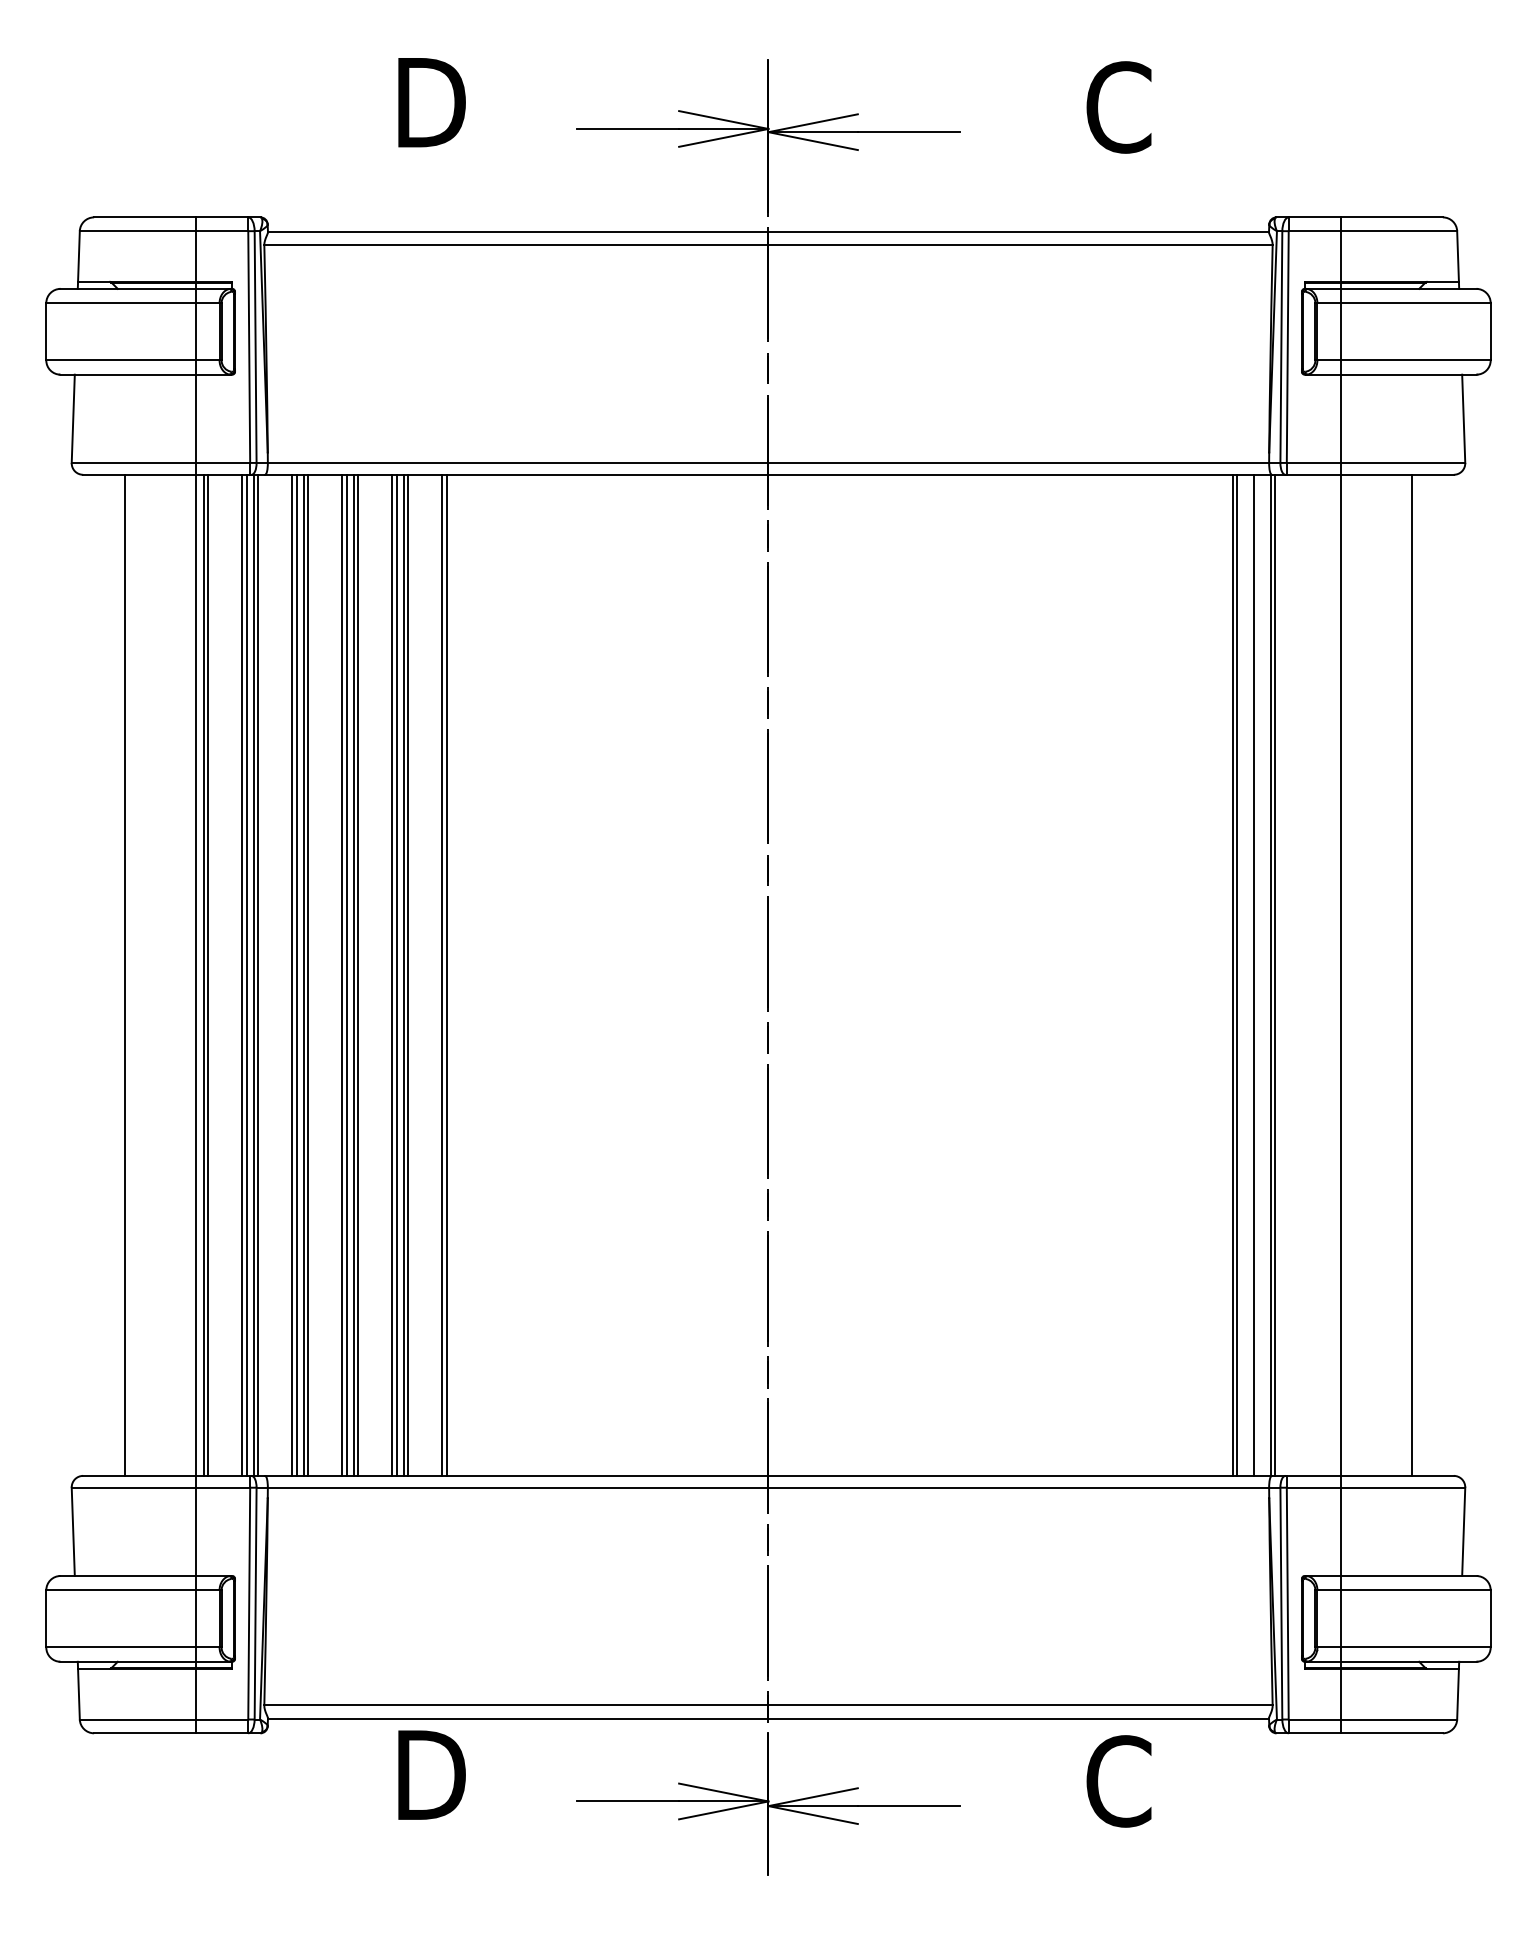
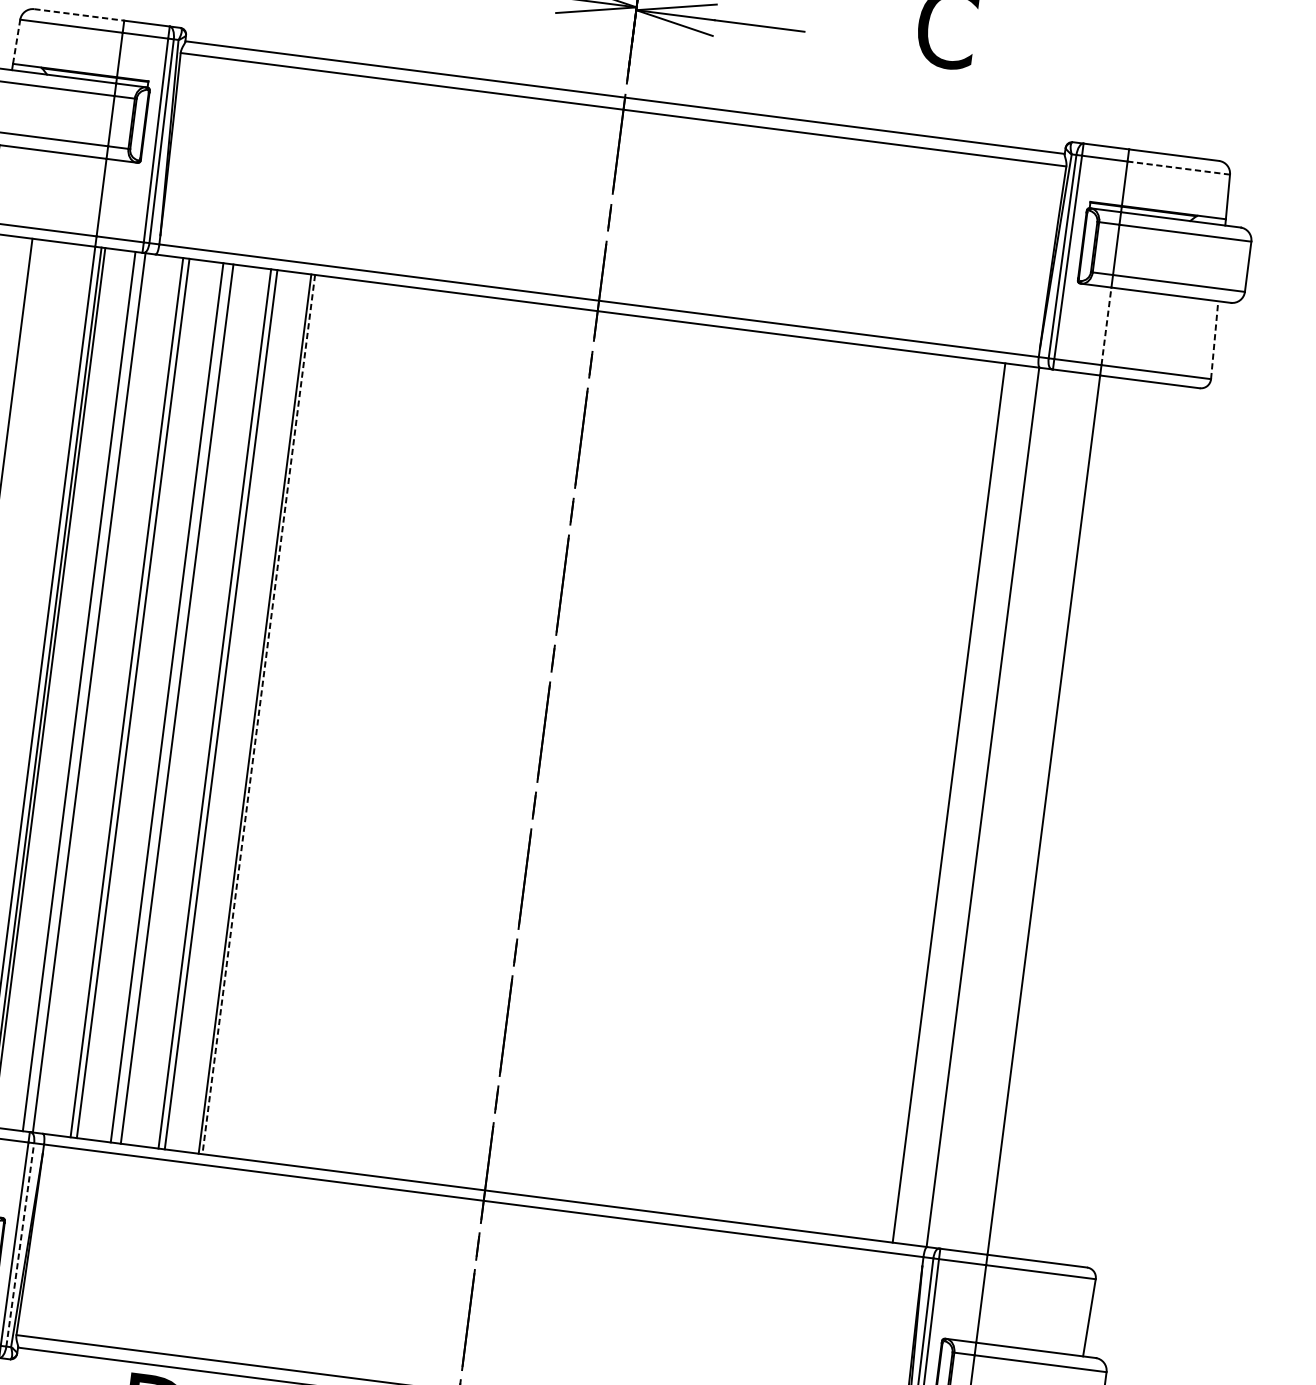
line: (145, 217) -> (79, 15), solid -> dashed
line: (1398, 231) -> (1178, 168), solid -> dashed
line: (78, 255) -> (16, 40), solid -> dashed
line: (1340, 418) -> (1106, 326), solid -> dashed
line: (1463, 418) -> (1214, 339), solid -> dashed
line: (246, 974) -> (83, 691), removed
line: (257, 974) -> (92, 692), removed
line: (292, 974) -> (123, 696), removed
line: (308, 974) -> (137, 698), removed
line: (346, 974) -> (170, 702), removed
line: (358, 974) -> (181, 703), removed
line: (392, 974) -> (211, 707), removed
line: (408, 974) -> (225, 709), removed
line: (1236, 974) -> (952, 802), removed
line: (1254, 974) -> (968, 804), removed
line: (1275, 974) -> (986, 807), removed
line: (1412, 974) -> (1107, 822), removed
line: (446, 975) -> (258, 714), solid -> dashed
line: (255, 1603) -> (20, 1244), solid -> dashed

